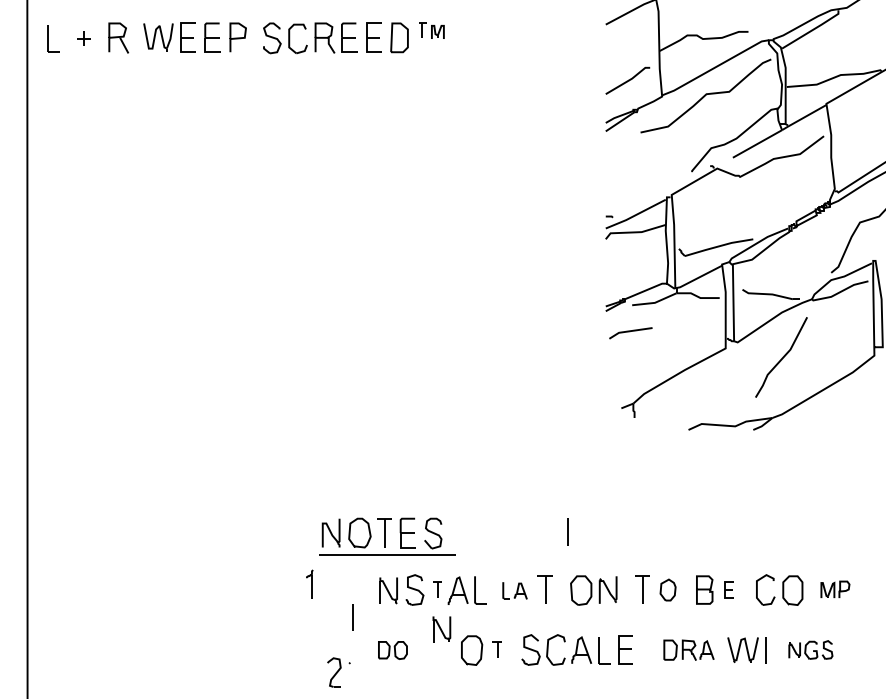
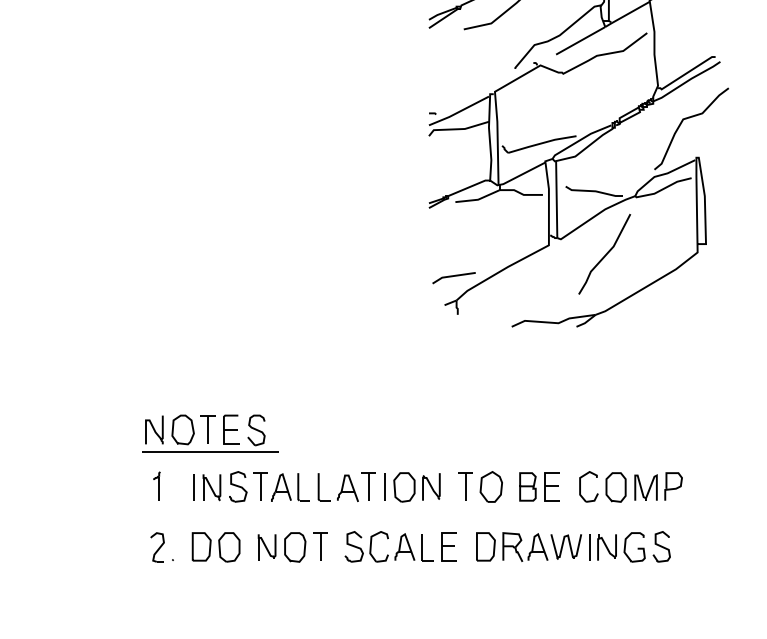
line: (630, 332) -> (453, 277), moved
line: (567, 531) -> (383, 486), moved
part: (309, 583) -> (156, 485), moved
part: (437, 589) -> (260, 486), size x1.67
part: (667, 589) -> (490, 486), size x1.43
part: (728, 589) -> (551, 486), size x1.67
part: (835, 589) -> (658, 486), size x1.67
part: (514, 590) -> (337, 487), size x1.67
line: (352, 617) -> (193, 487), moved
part: (441, 629) -> (266, 547), moved
part: (496, 649) -> (319, 546), size x1.67
part: (810, 649) -> (633, 546), size x1.67
part: (392, 650) -> (215, 547), size x1.67
part: (688, 650) -> (511, 547), size x1.43
part: (334, 672) -> (157, 547), moved

